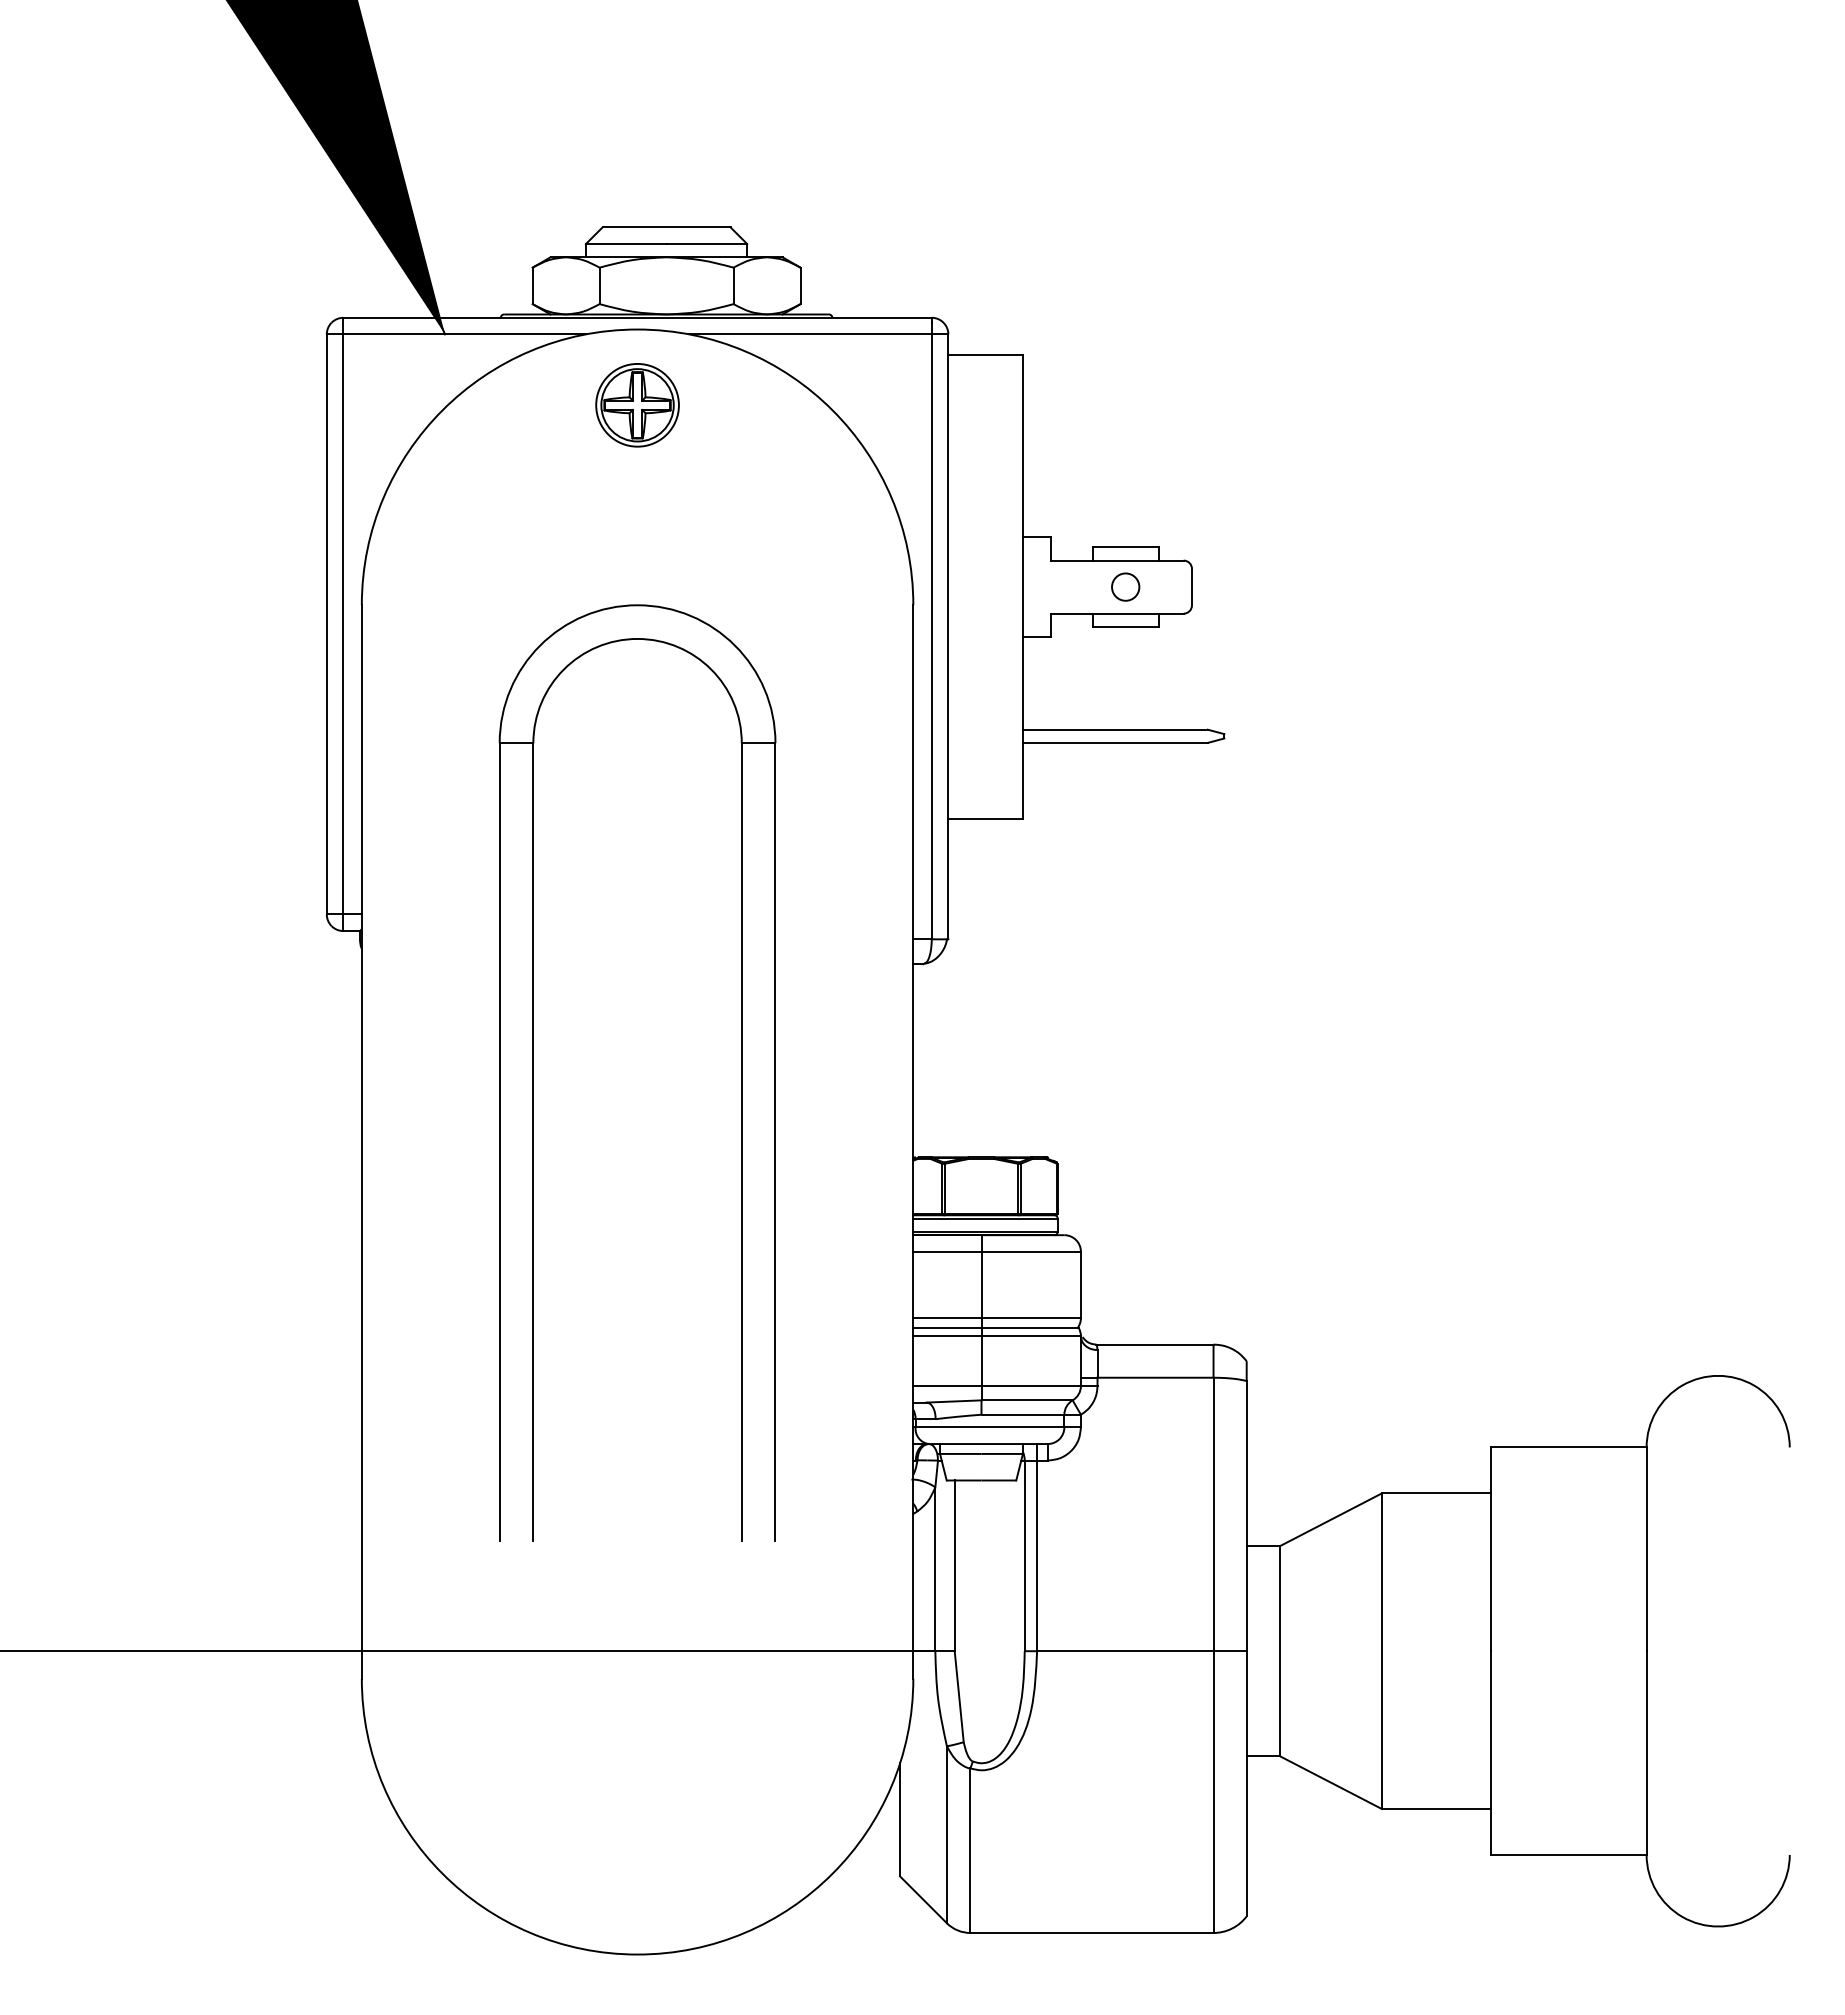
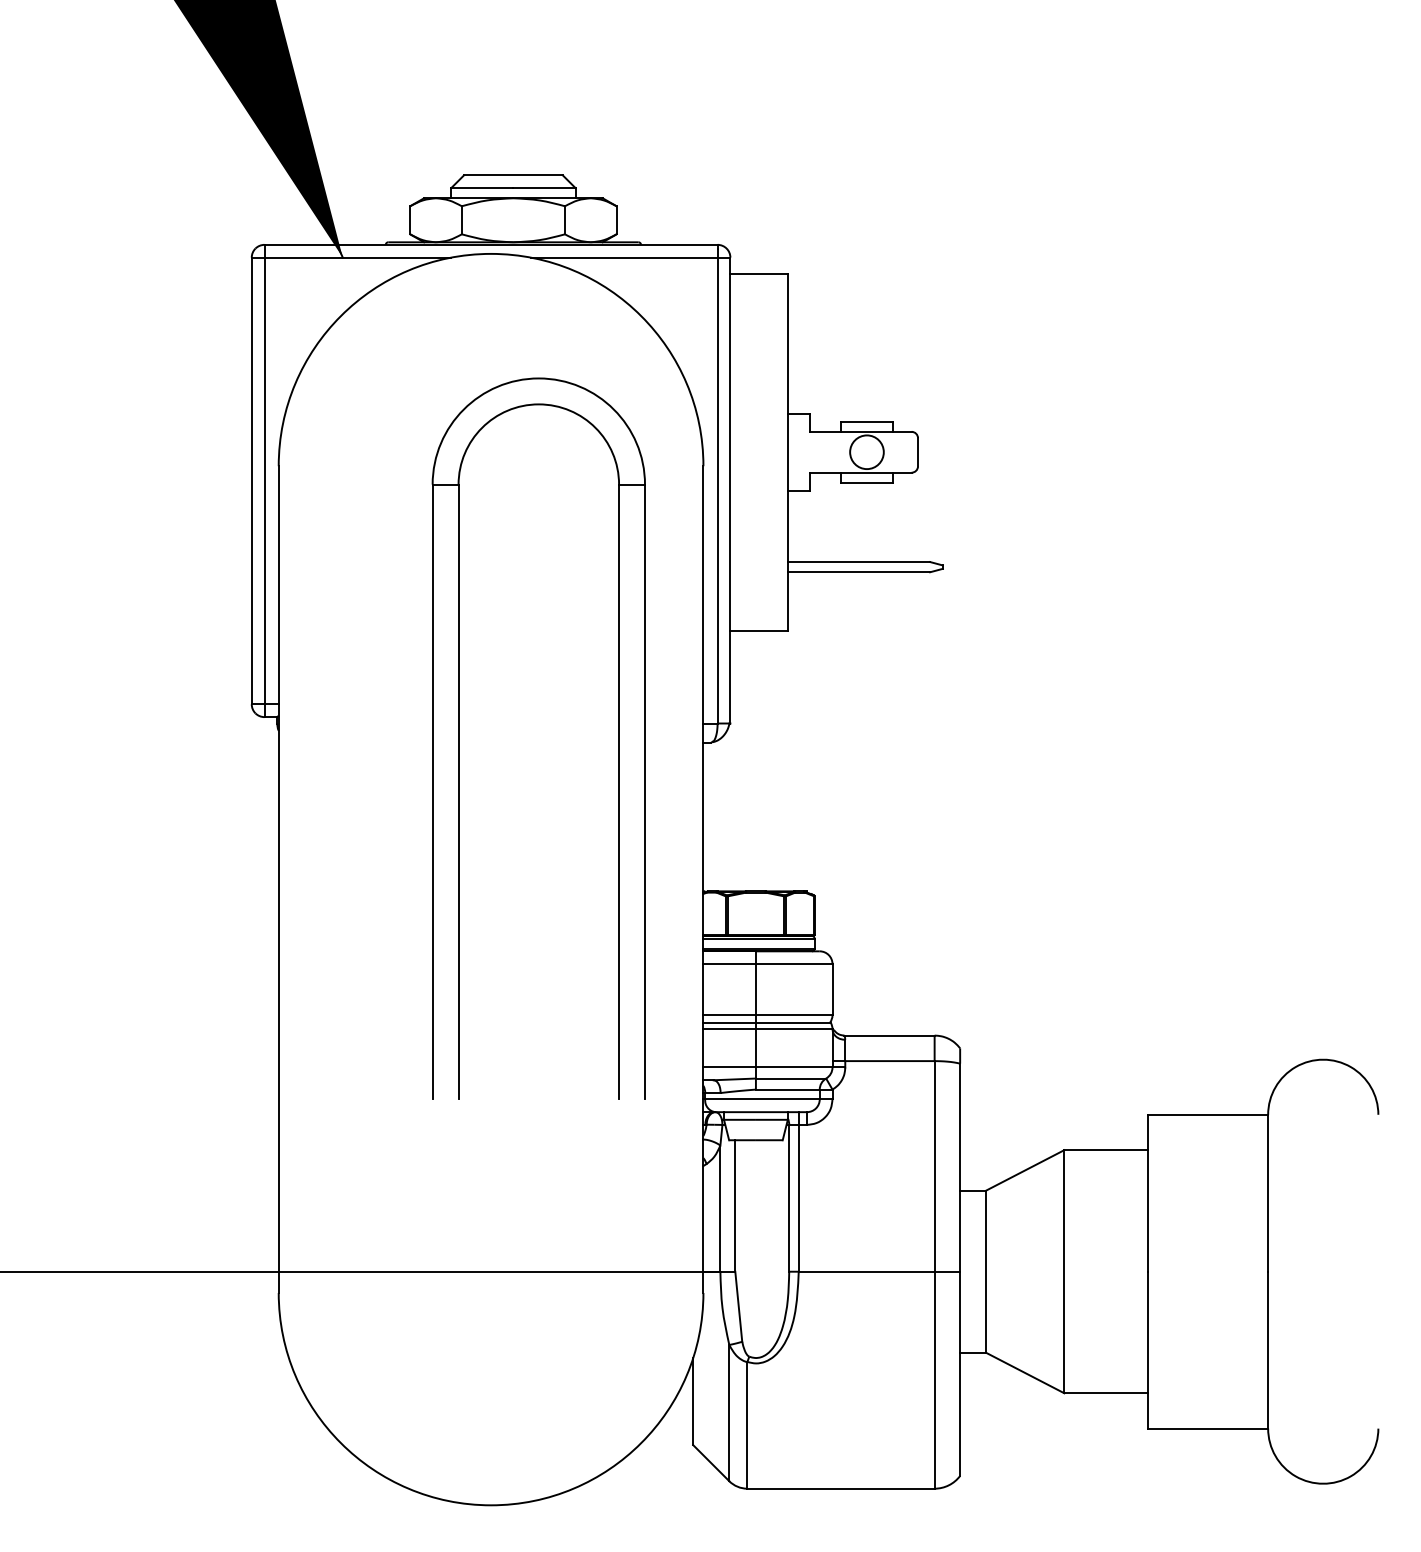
part: (637, 405) -> (491, 312), removed
circle: (1125, 586) -> (866, 451), size x1.6
part: (533, 1072) -> (458, 738), moved

